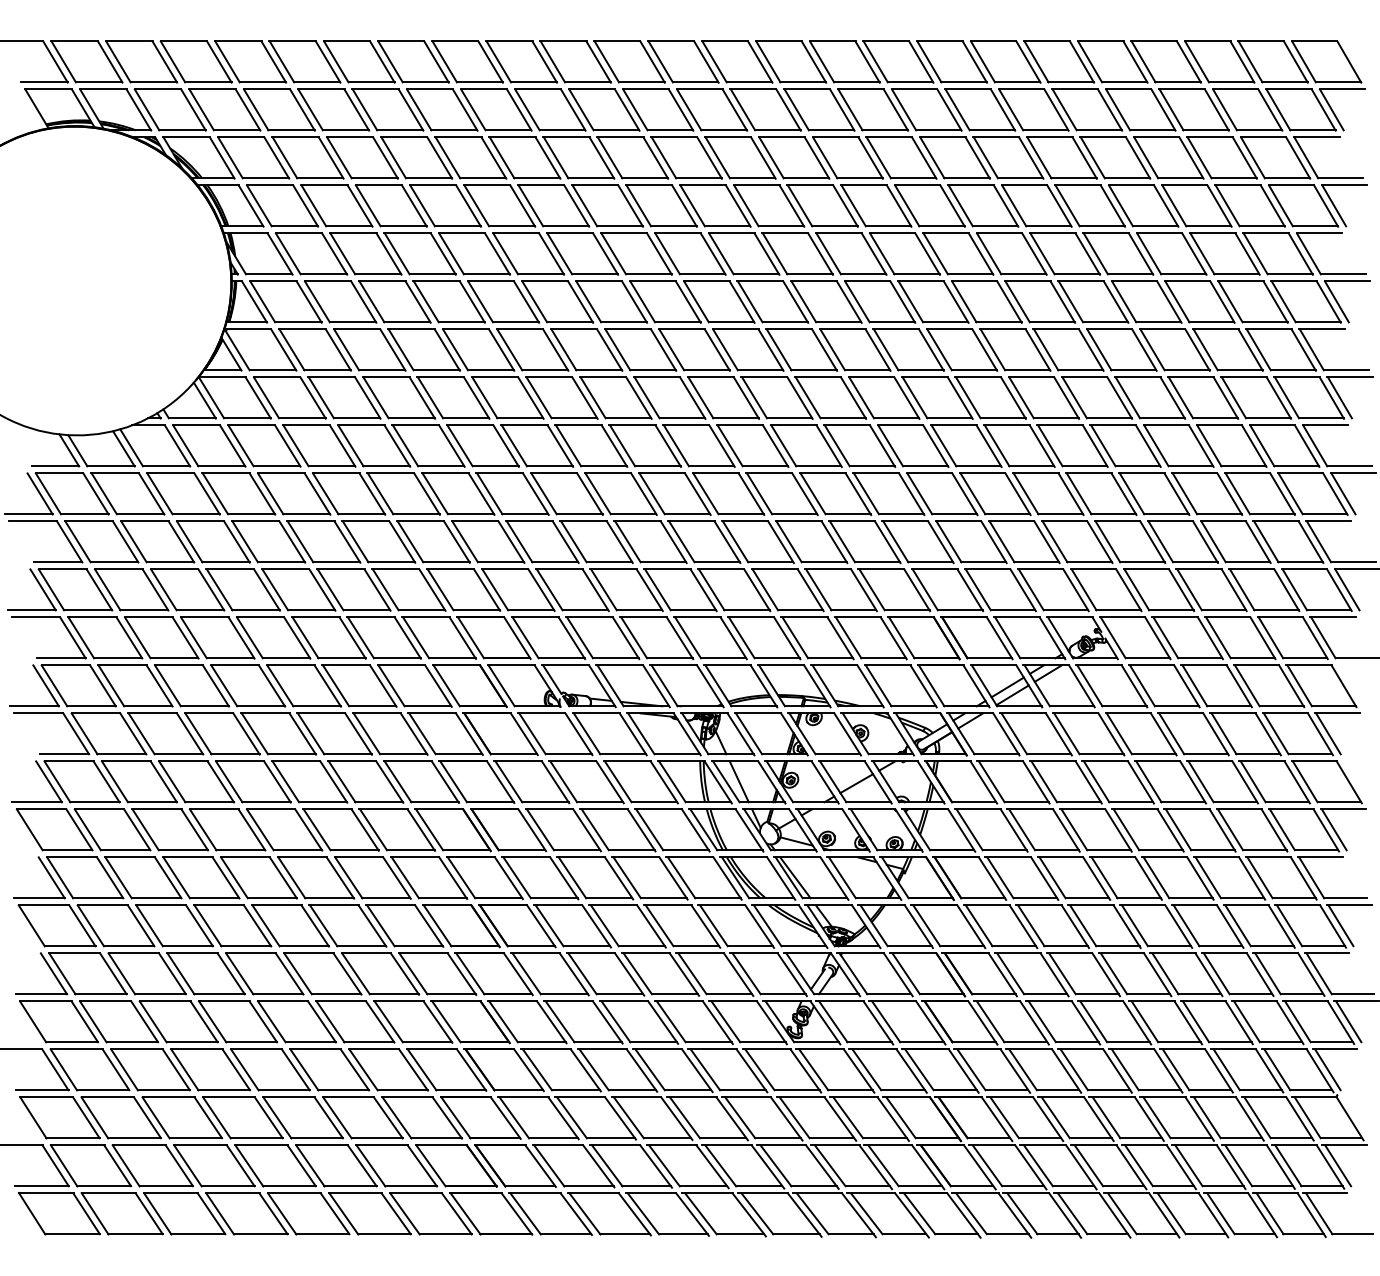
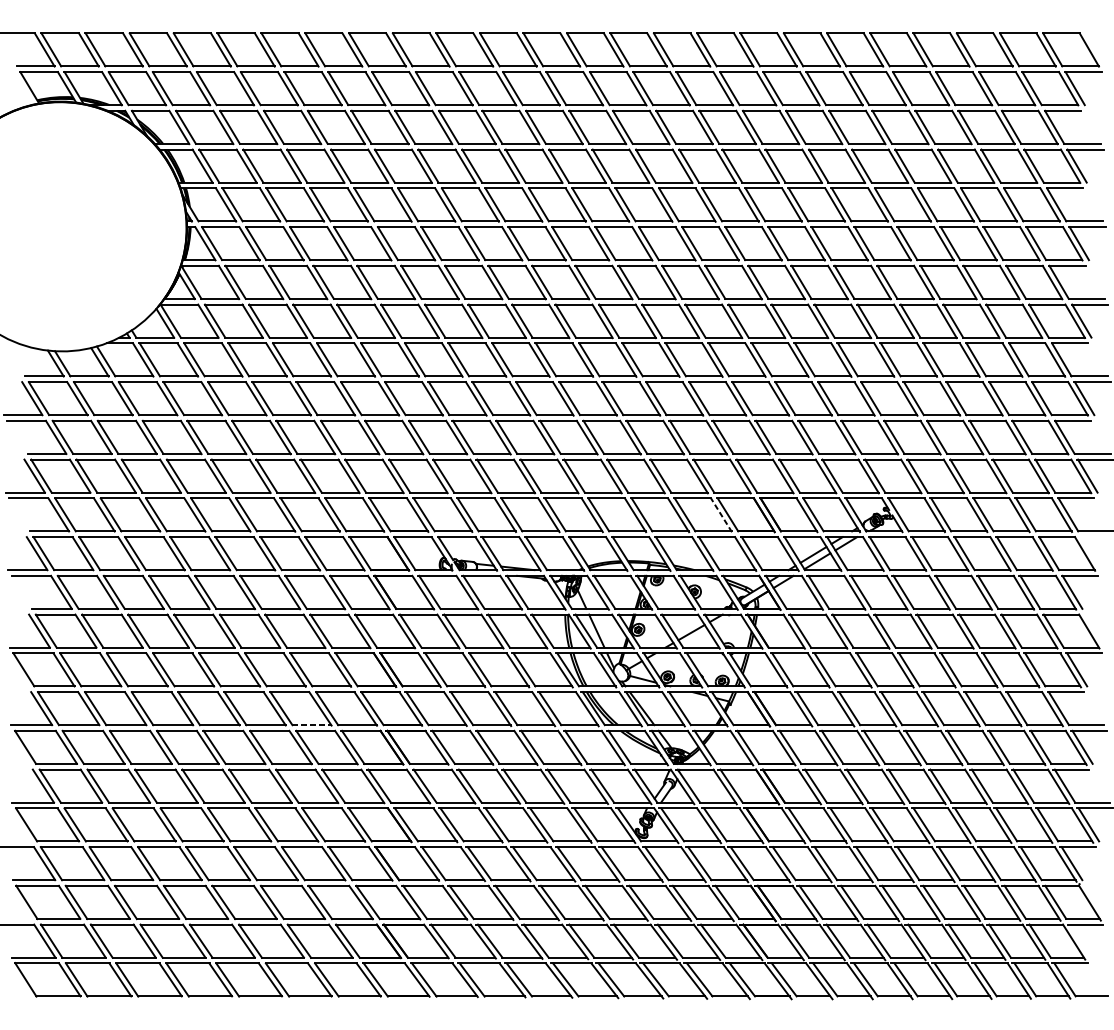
line: (893, 638) -> (721, 515), solid -> dashed
line: (386, 898) -> (311, 725), solid -> dashed
line: (1338, 1165) -> (1080, 940), removed

